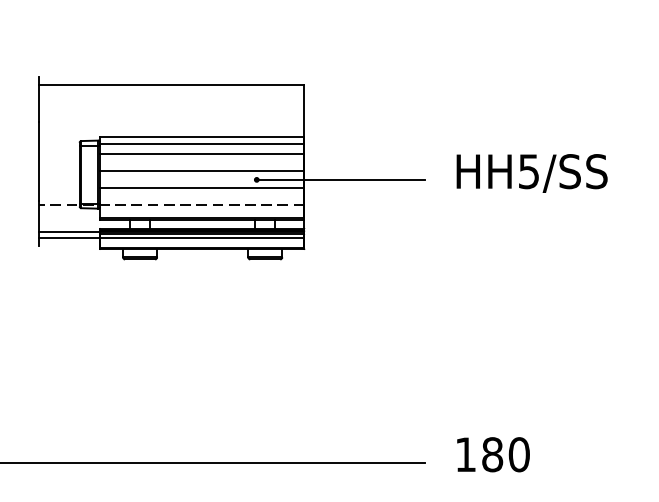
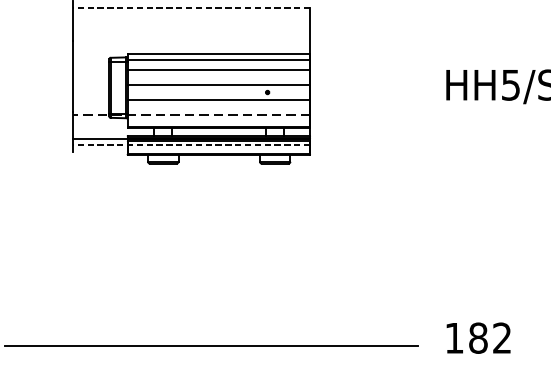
line: (171, 85) -> (191, 8), solid -> dashed
line: (340, 179) -> (342, 92), removed
line: (171, 238) -> (191, 144), solid -> dashed
text: (518, 454) -> (501, 338), 180 -> 182

